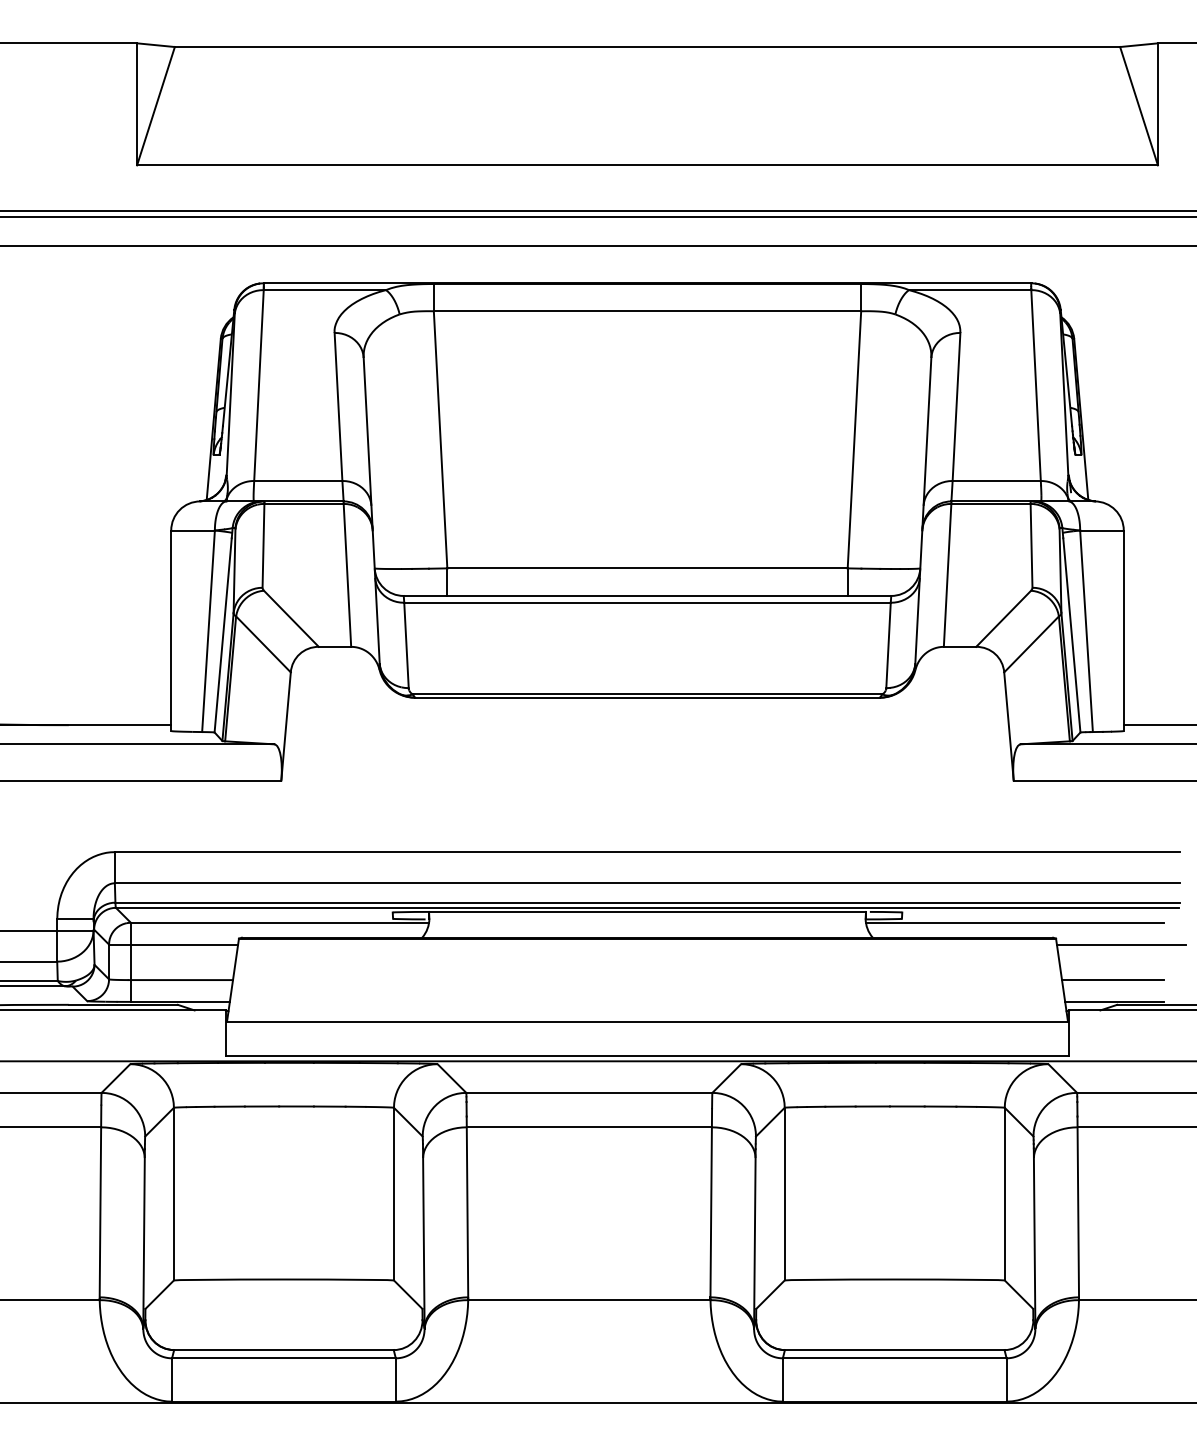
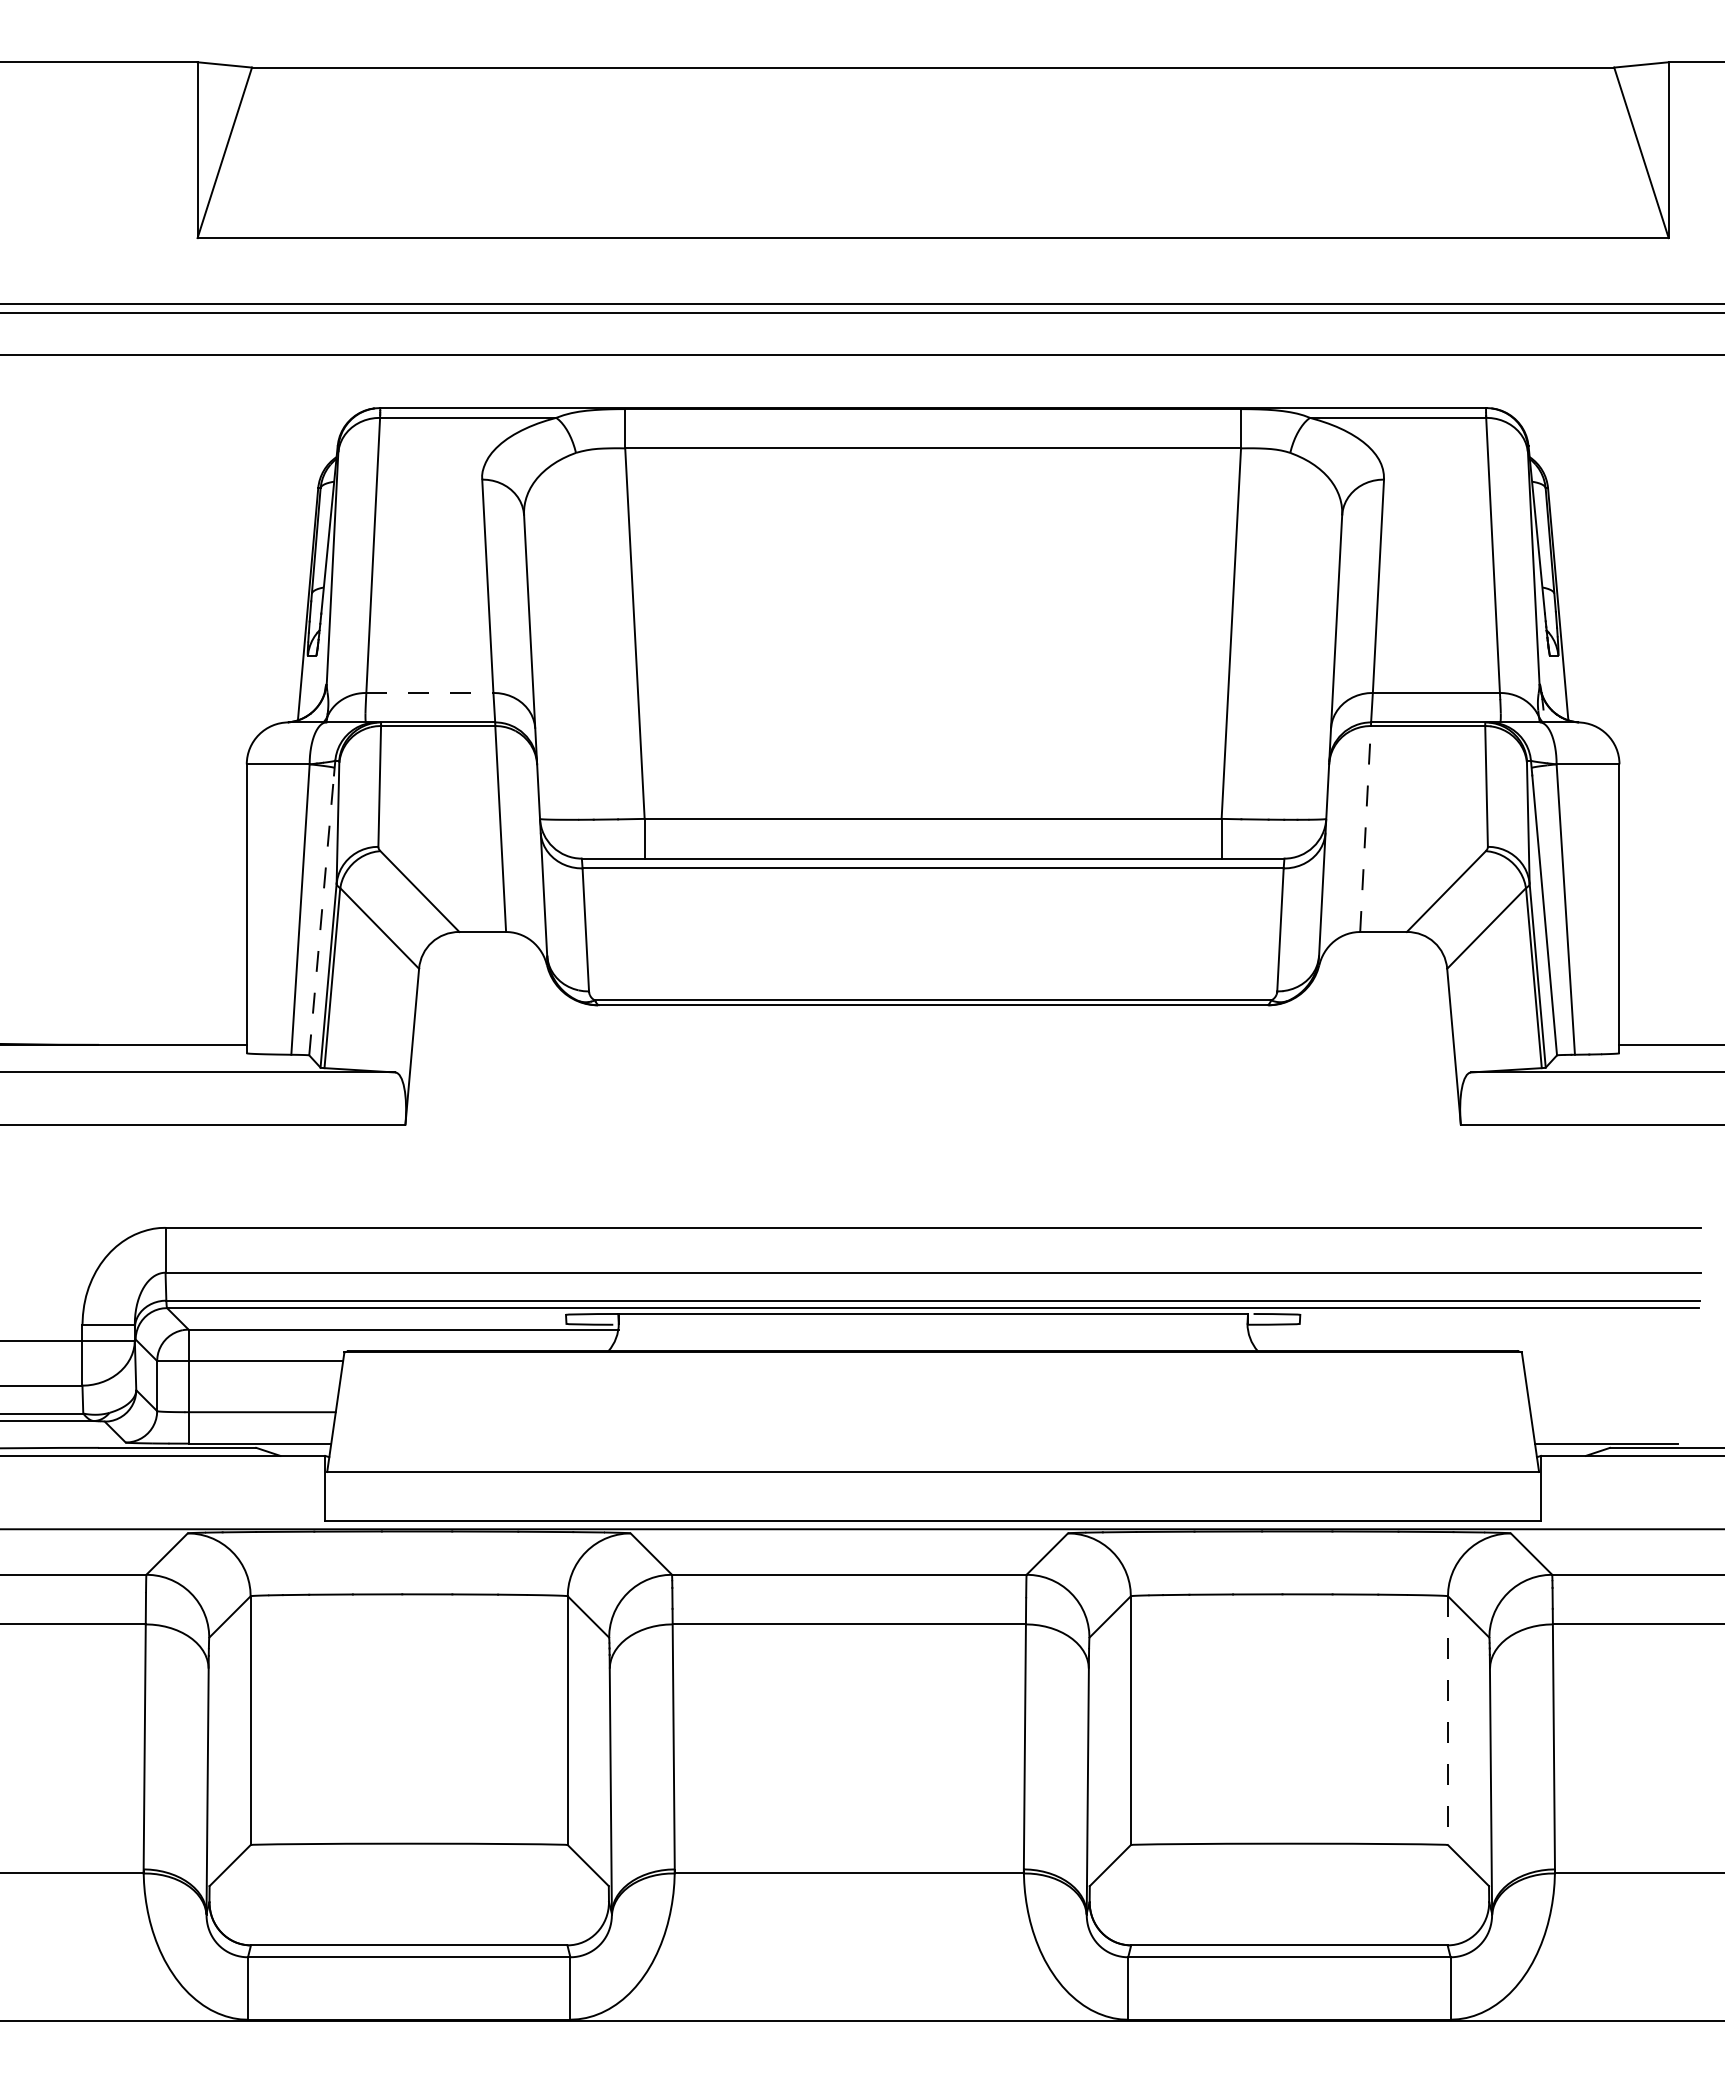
line: (298, 480) -> (430, 692), solid -> dashed
line: (947, 575) -> (1365, 829), solid -> dashed
line: (223, 634) -> (322, 914), solid -> dashed
line: (1014, 922) -> (1461, 1329), removed
line: (1120, 944) -> (1614, 1360), removed
line: (1113, 980) -> (1604, 1412), removed
line: (1004, 1194) -> (1447, 1721), solid -> dashed

